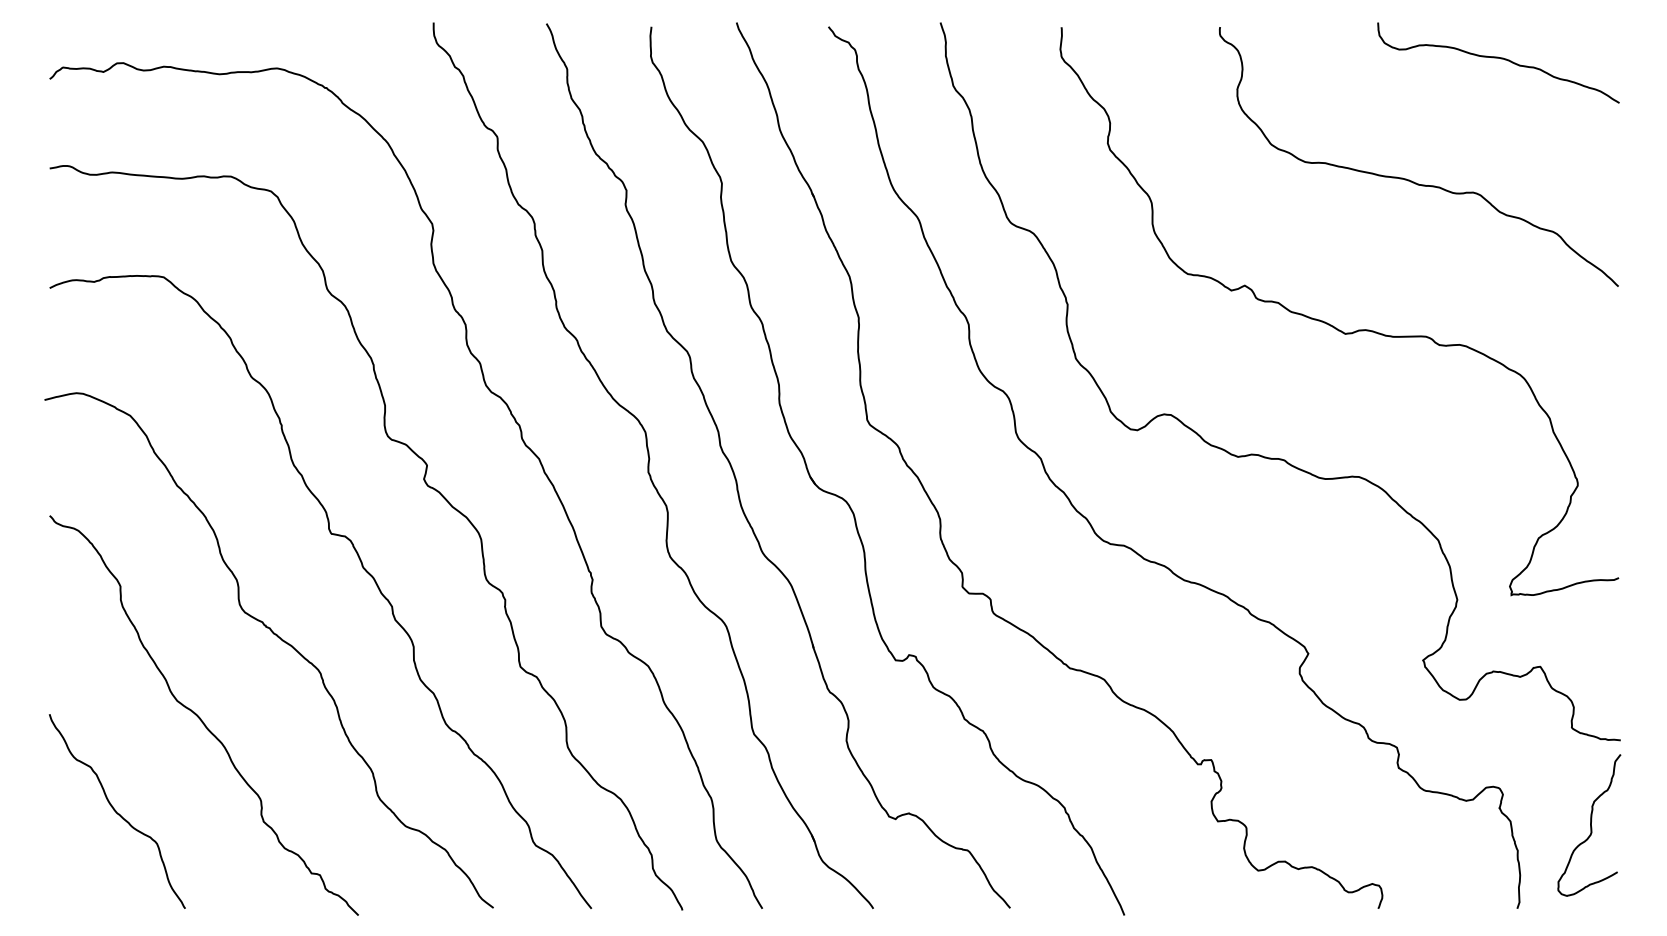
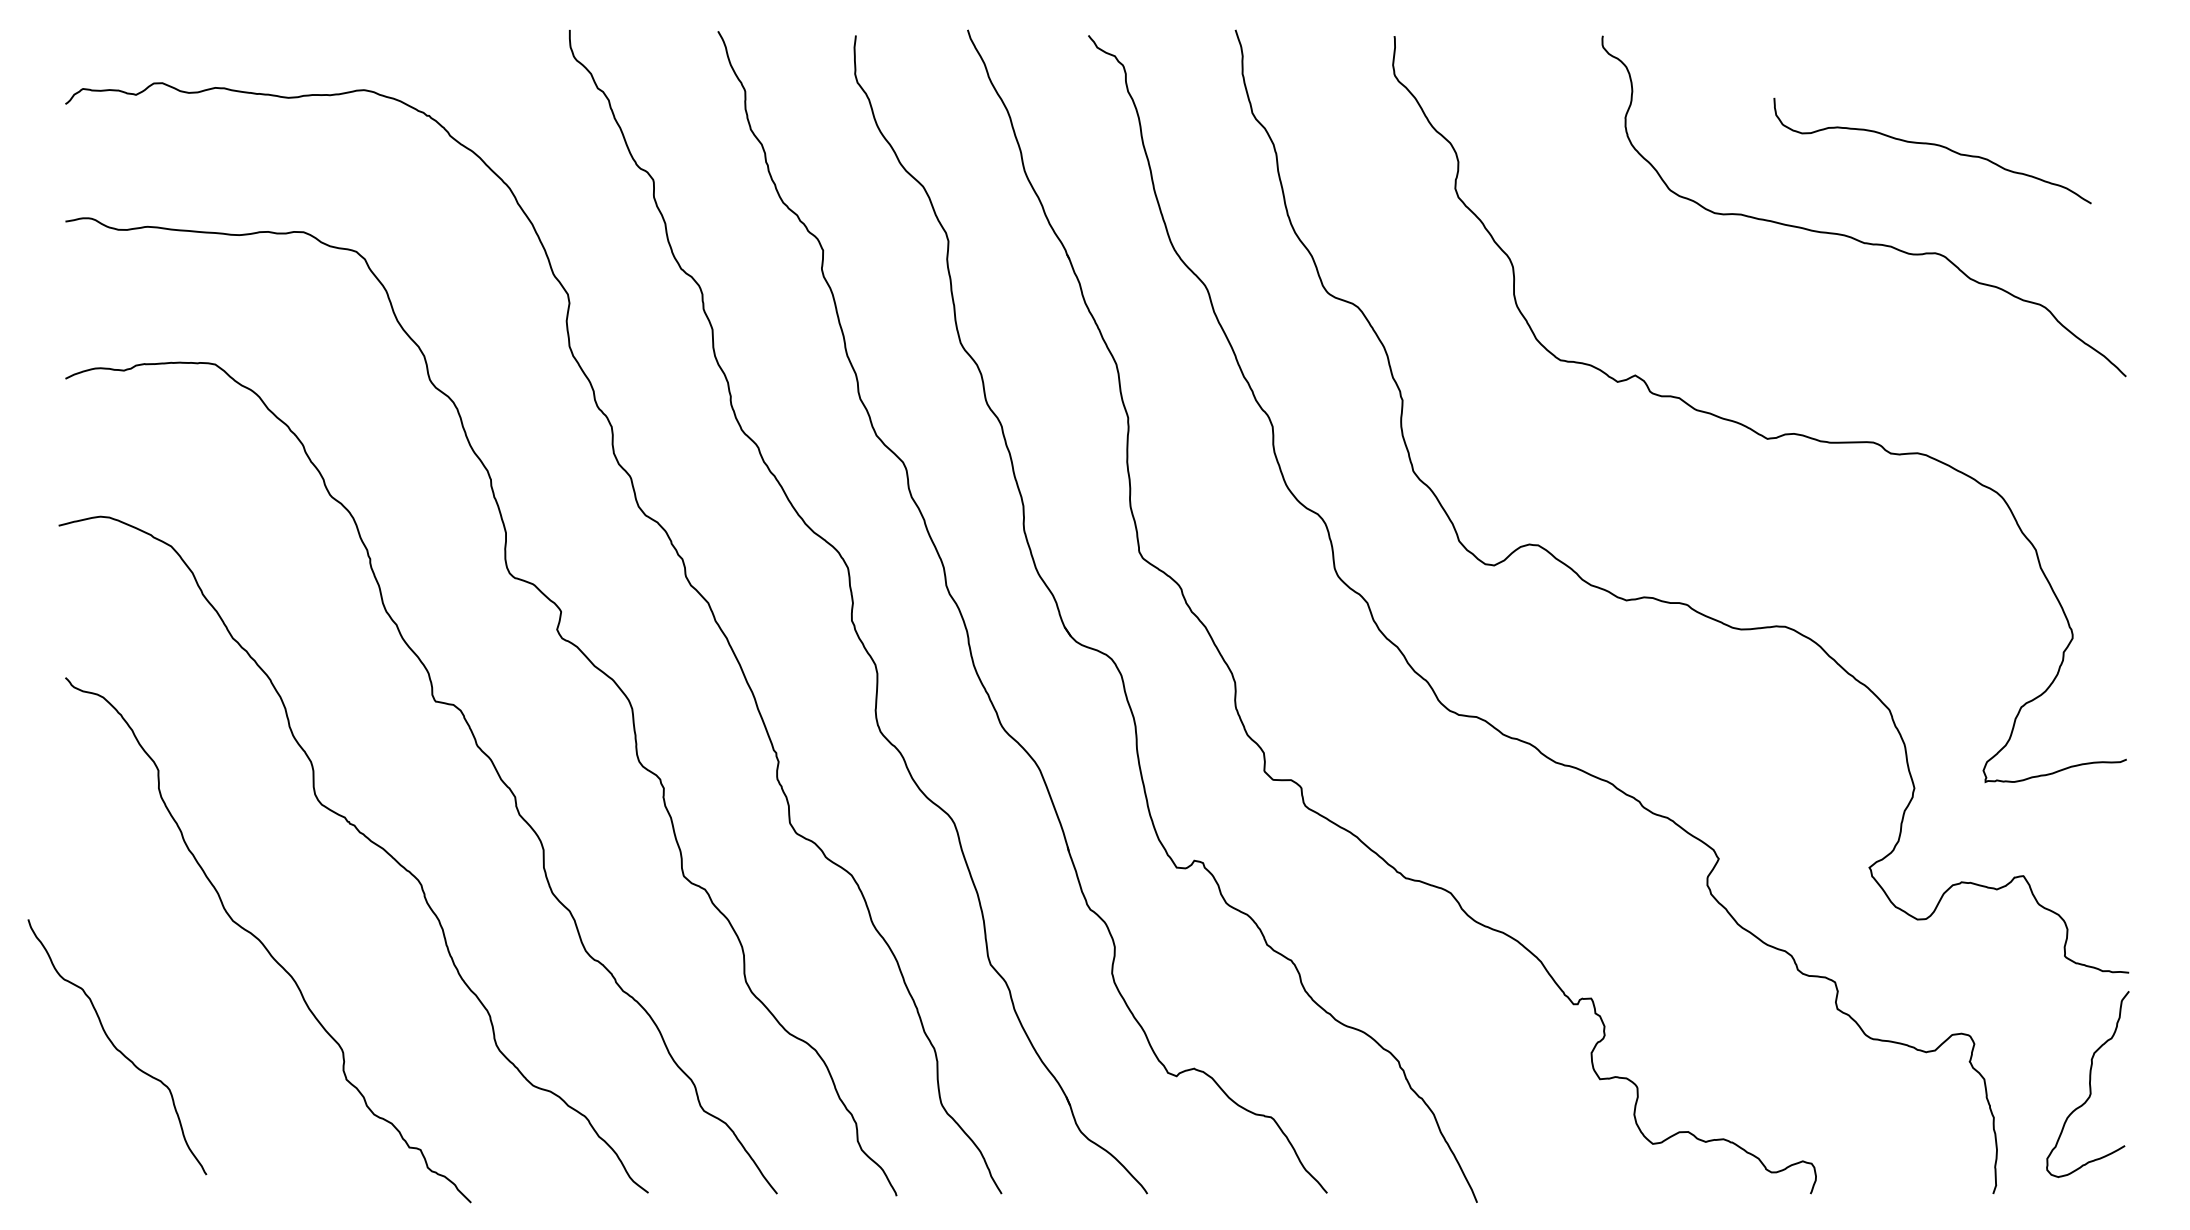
curve: (1498, 58) -> (1932, 145), moved
curve: (116, 811) -> (116, 1047), moved

